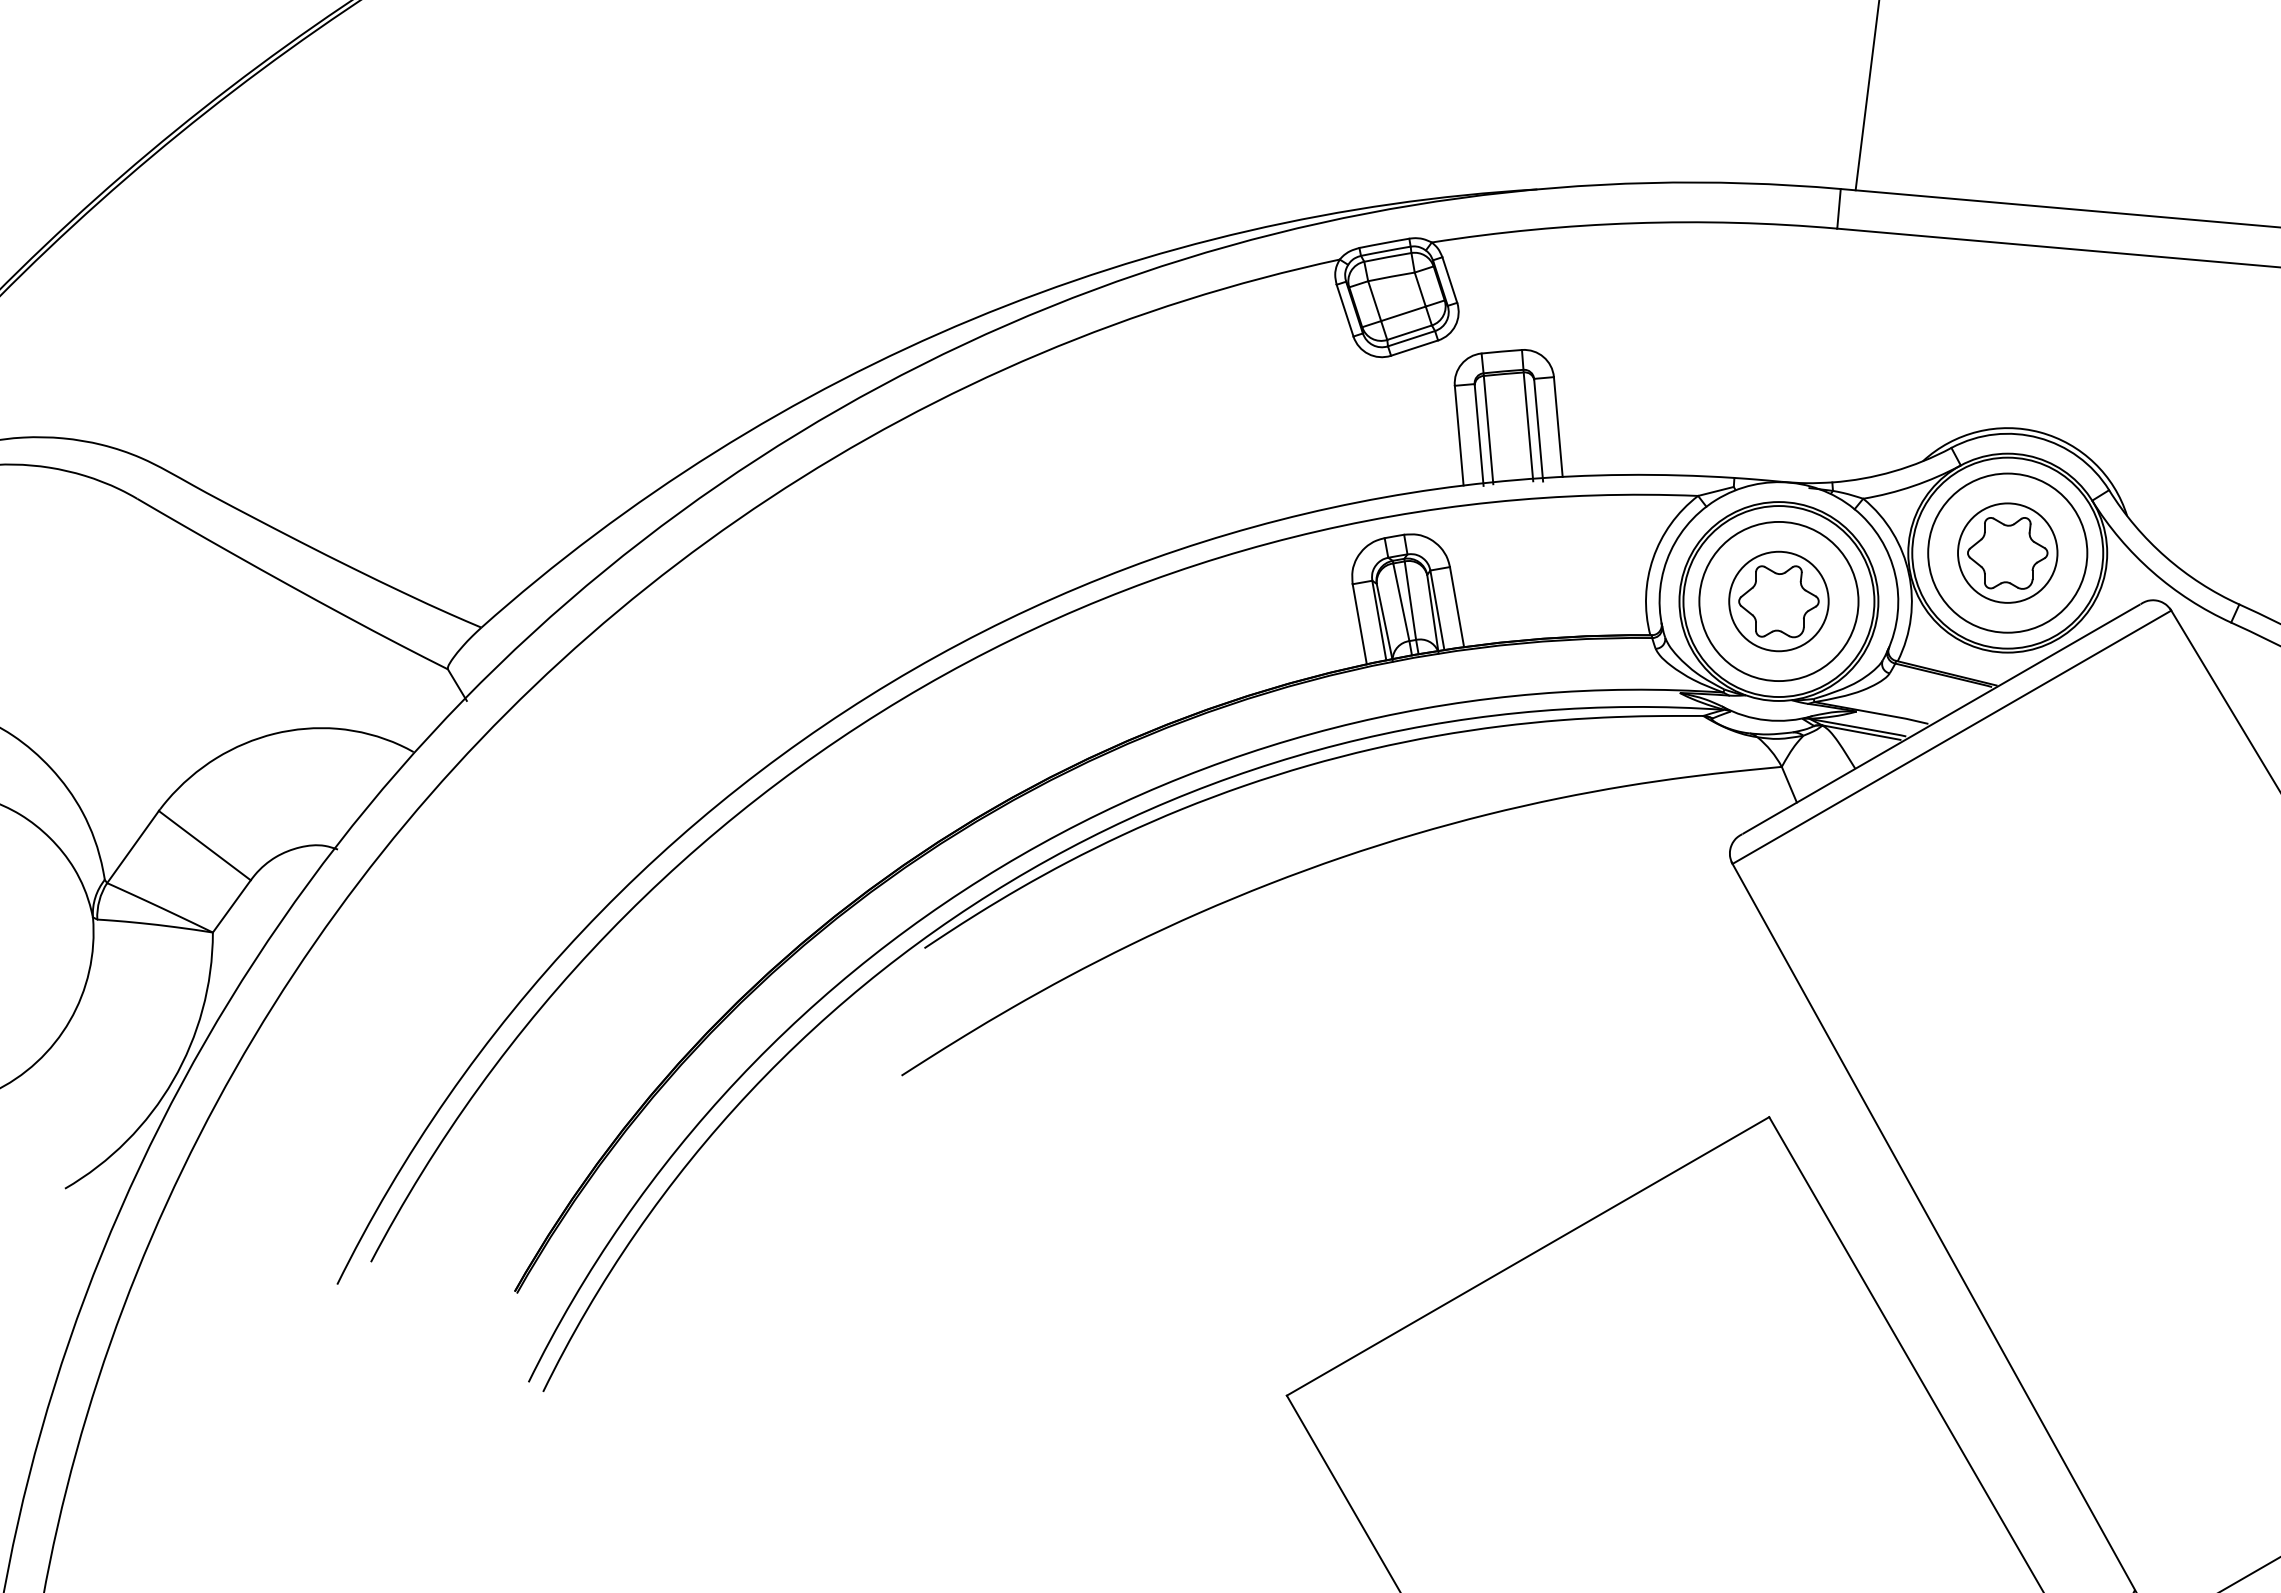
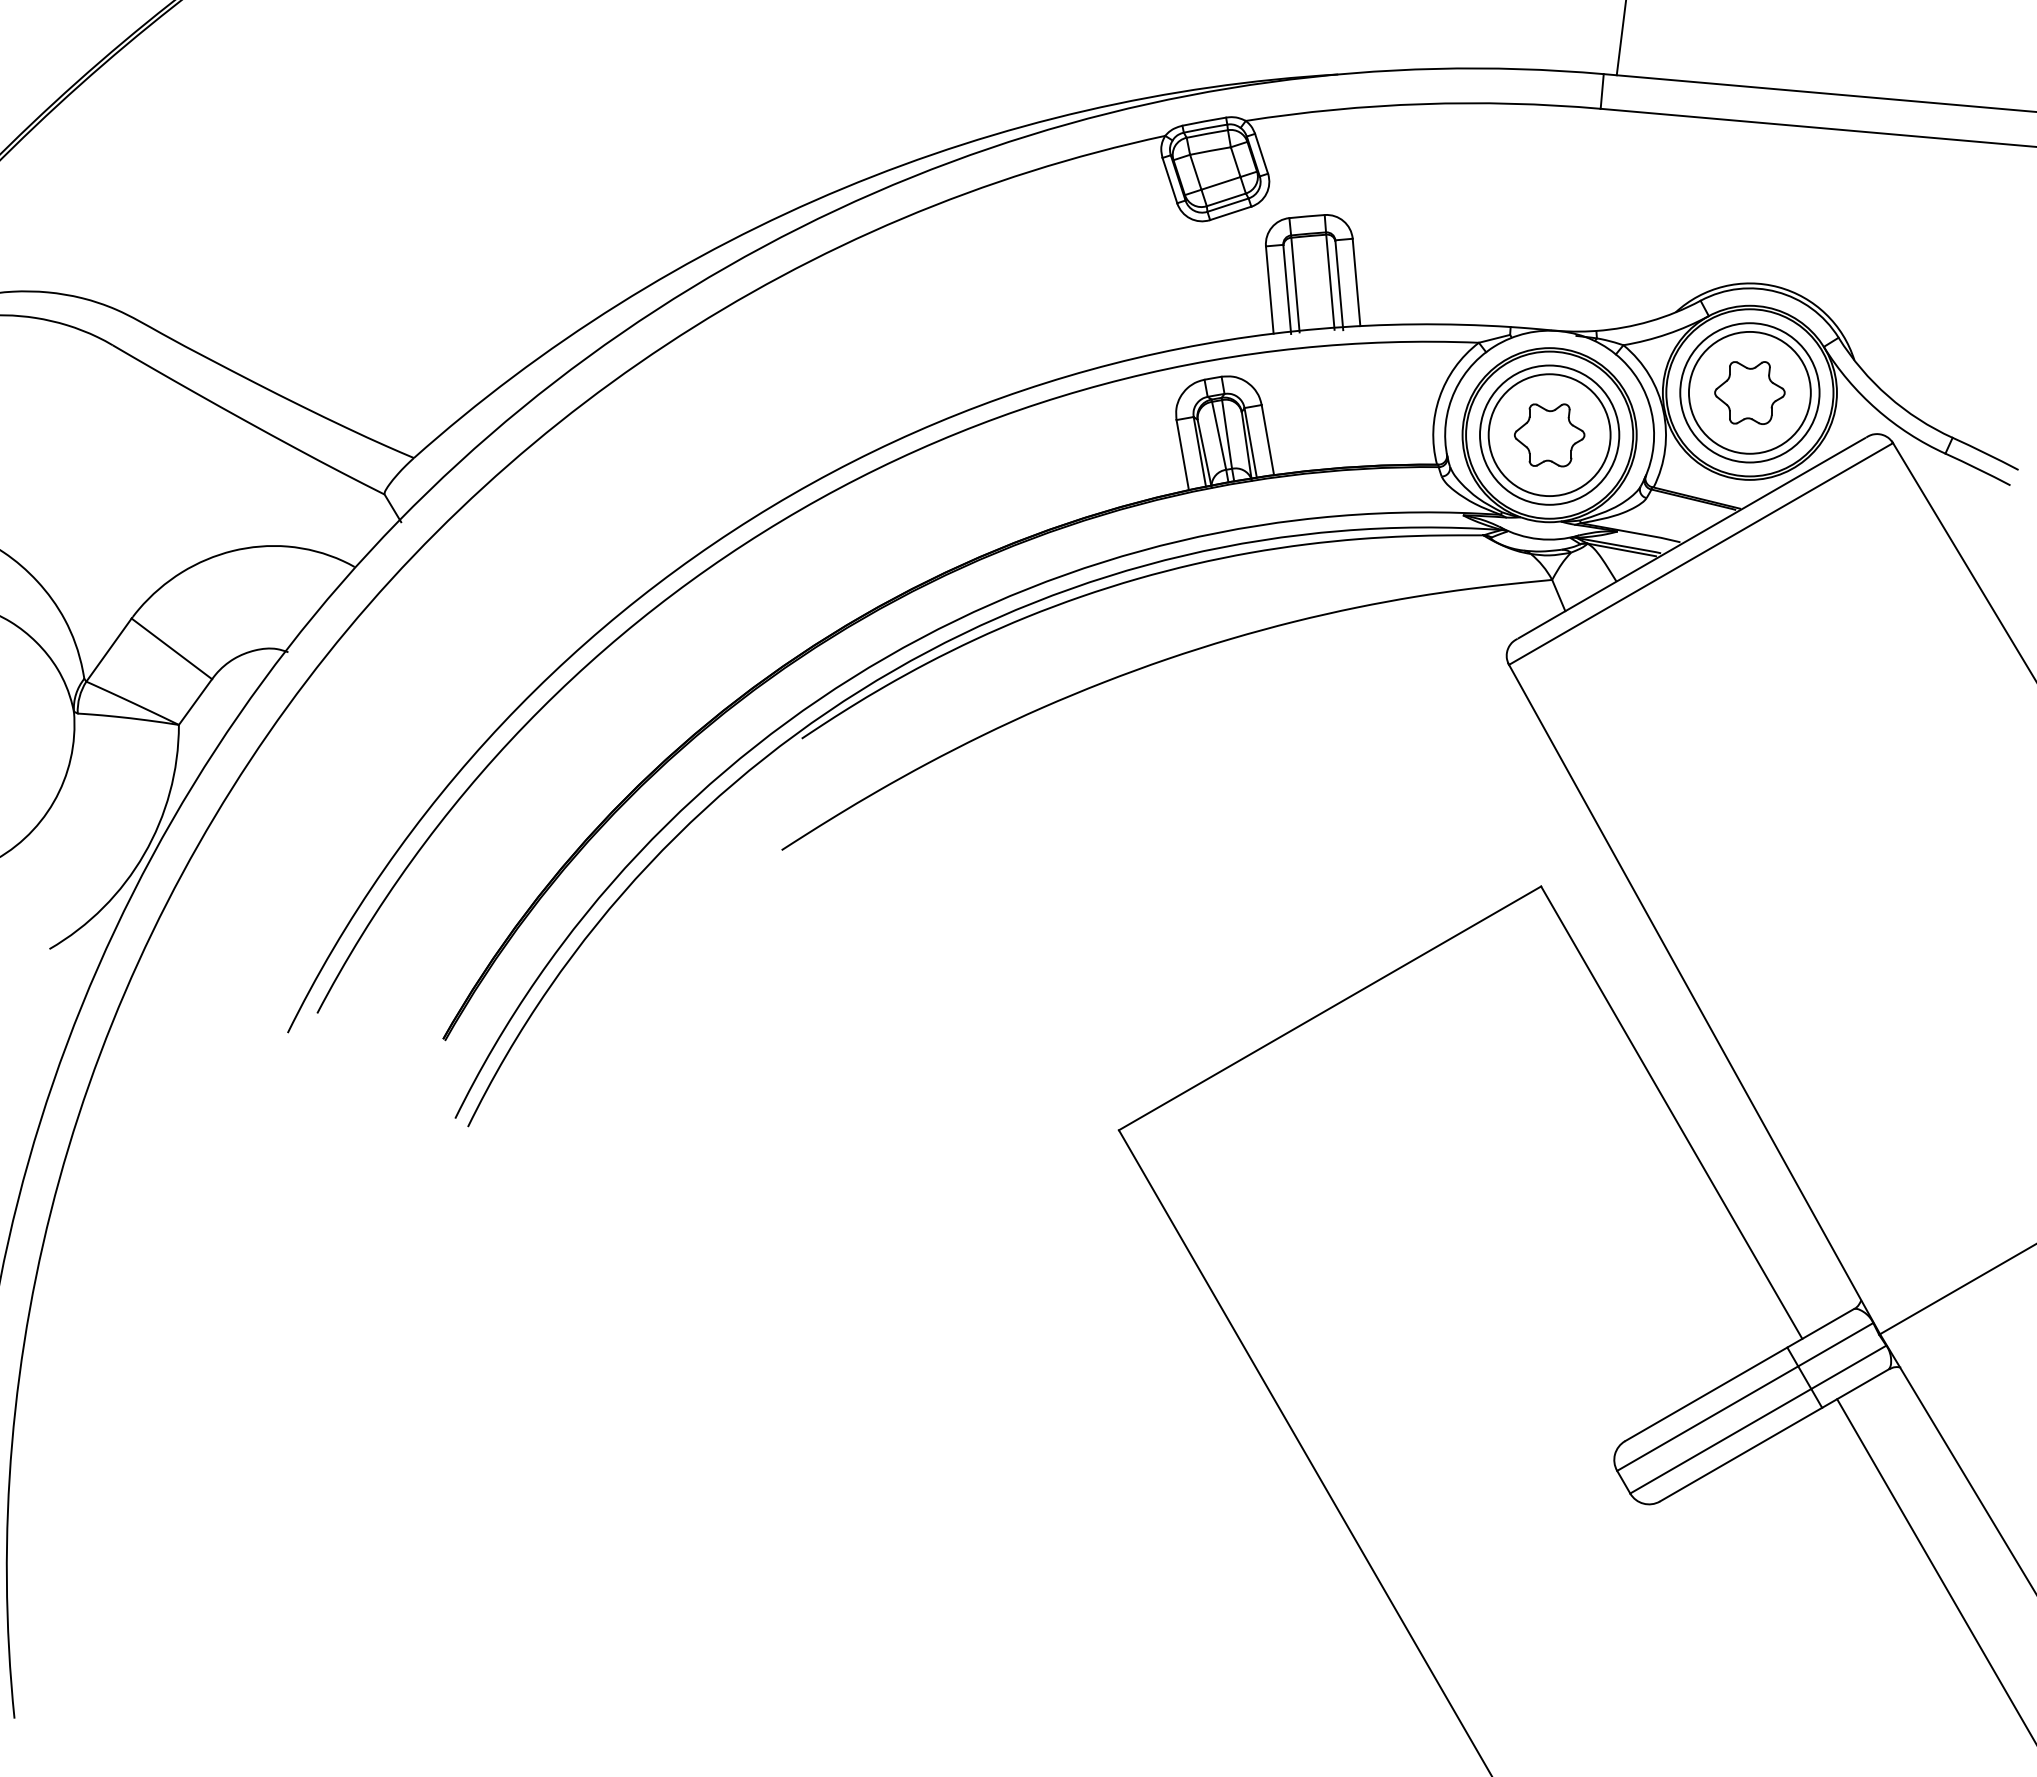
circle: (2007, 552) -> (1749, 392), size x1.4
circle: (1778, 600) -> (1549, 434), size x1.4

